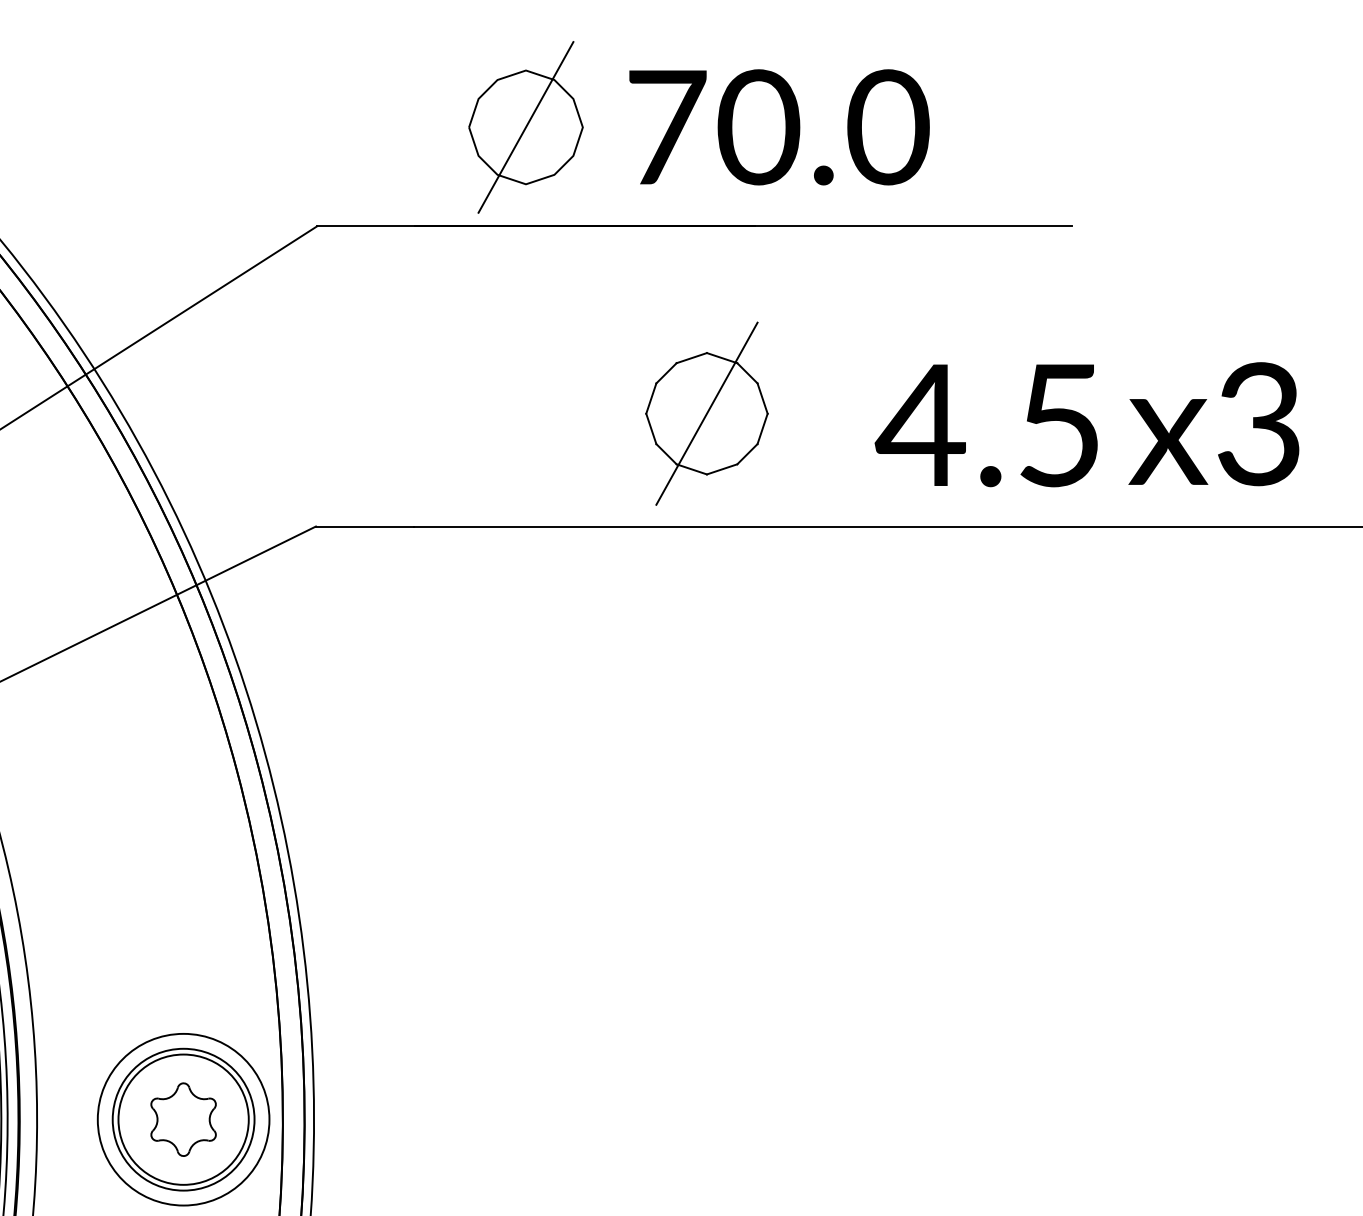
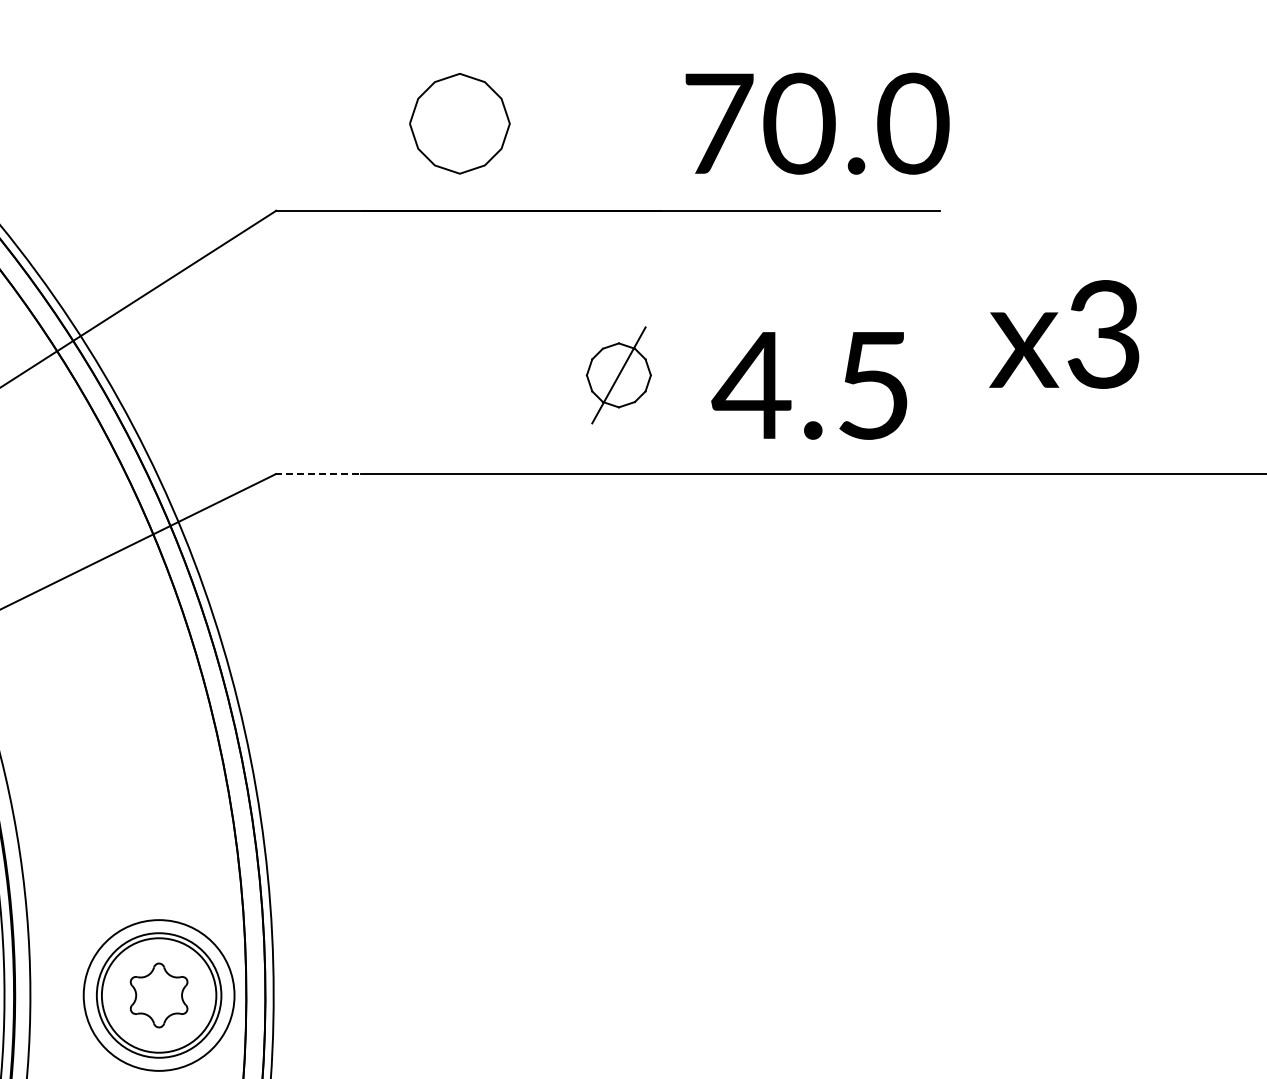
line: (525, 127) -> (459, 123), removed
text: (779, 127) -> (817, 123), moved
part: (706, 413) -> (618, 375), size x0.6
text: (1214, 424) -> (1064, 334), moved
text: (986, 425) -> (809, 385), moved
line: (365, 526) -> (318, 474), solid -> dashed

